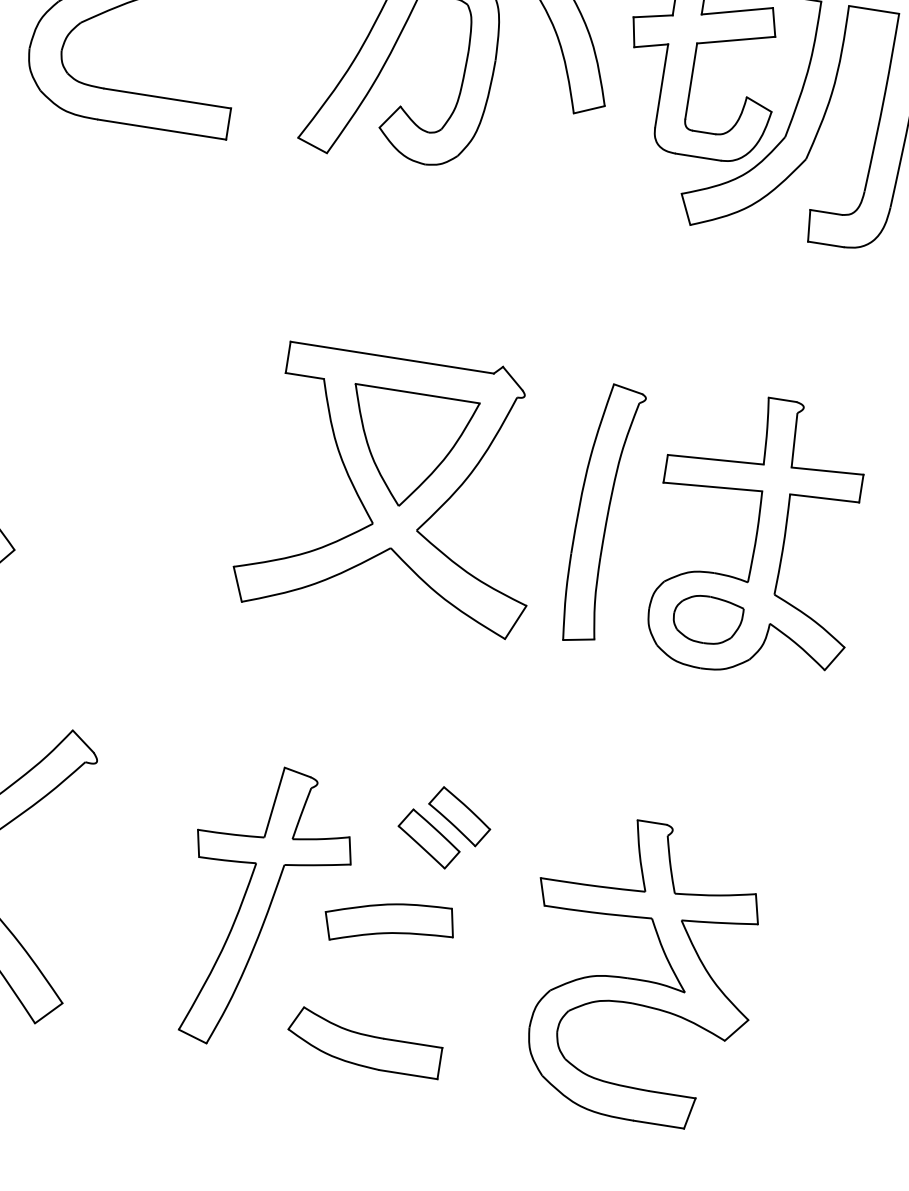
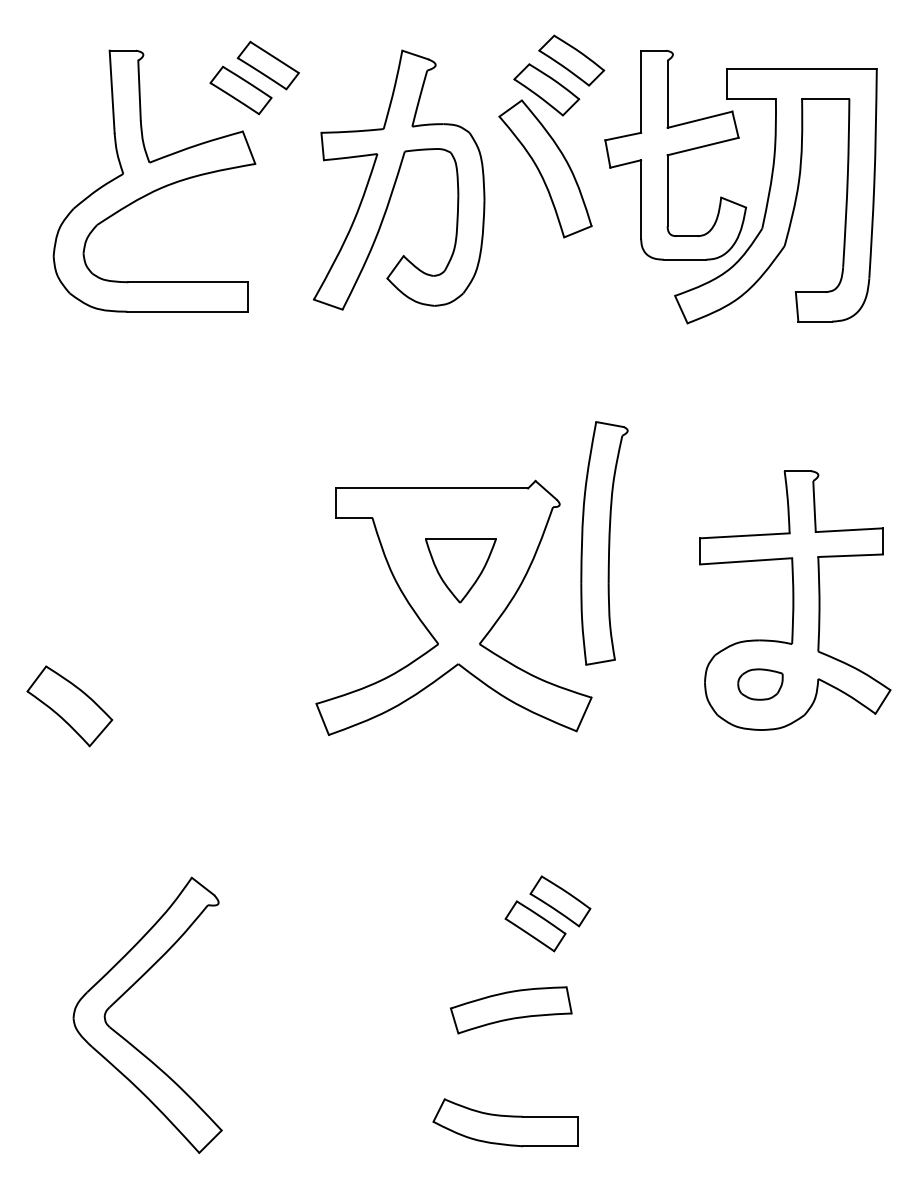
part: (408, 449) -> (460, 570), size x0.6
part: (602, 514) -> (604, 543), moved
part: (707, 619) -> (760, 684), size x0.7
part: (264, 907) -> (393, 1013), removed
part: (639, 978) -> (749, 1024), removed

